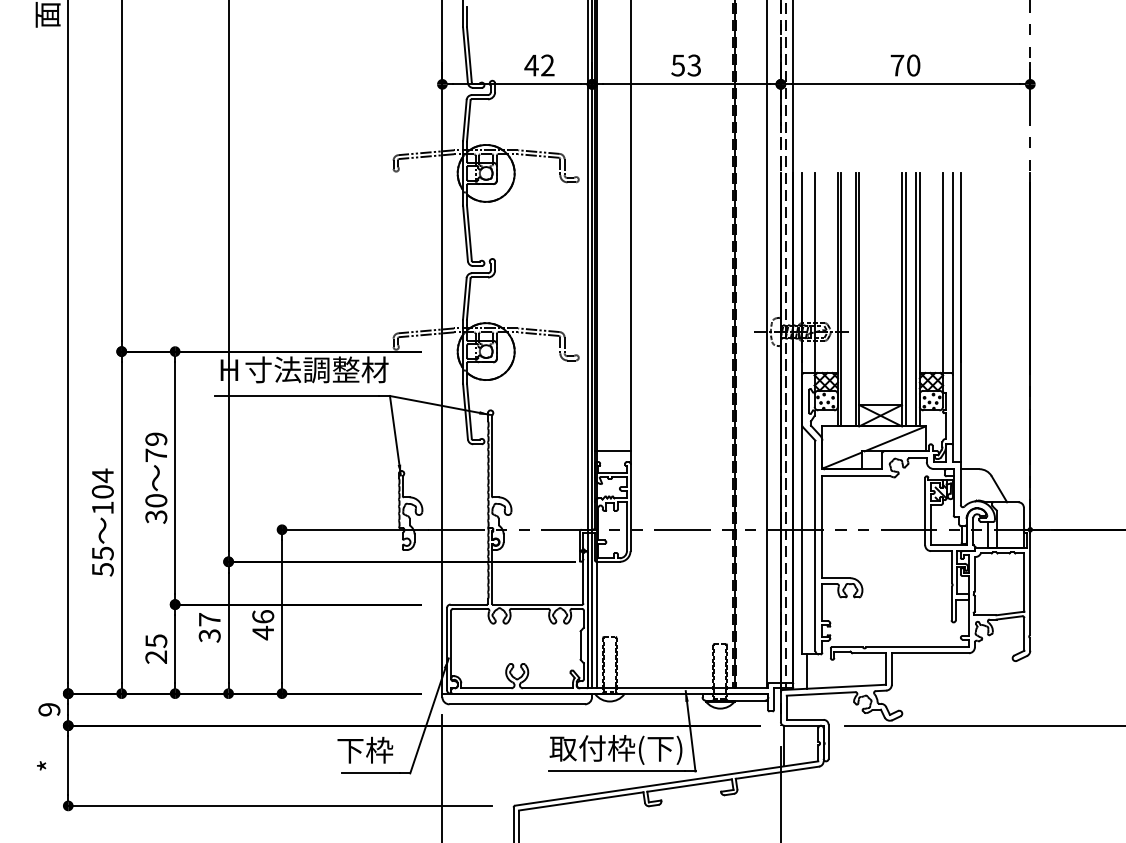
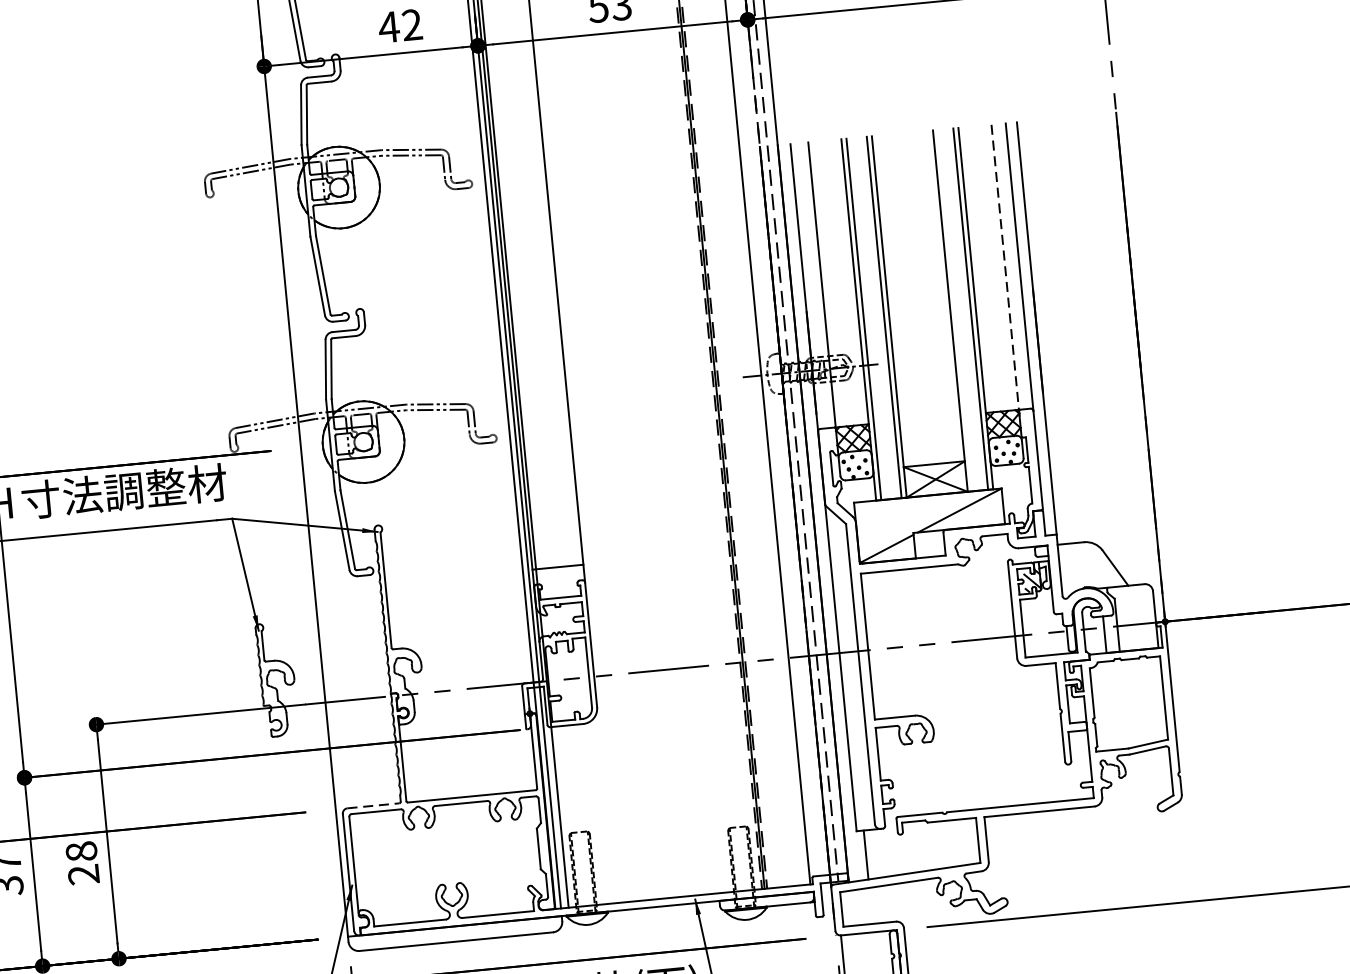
line: (943, 276) -> (1006, 271), solid -> dashed
line: (905, 299) -> (955, 310), removed
line: (469, 604) -> (374, 805), solid -> dashed
text: (263, 625) -> (83, 863), 46 -> 28

